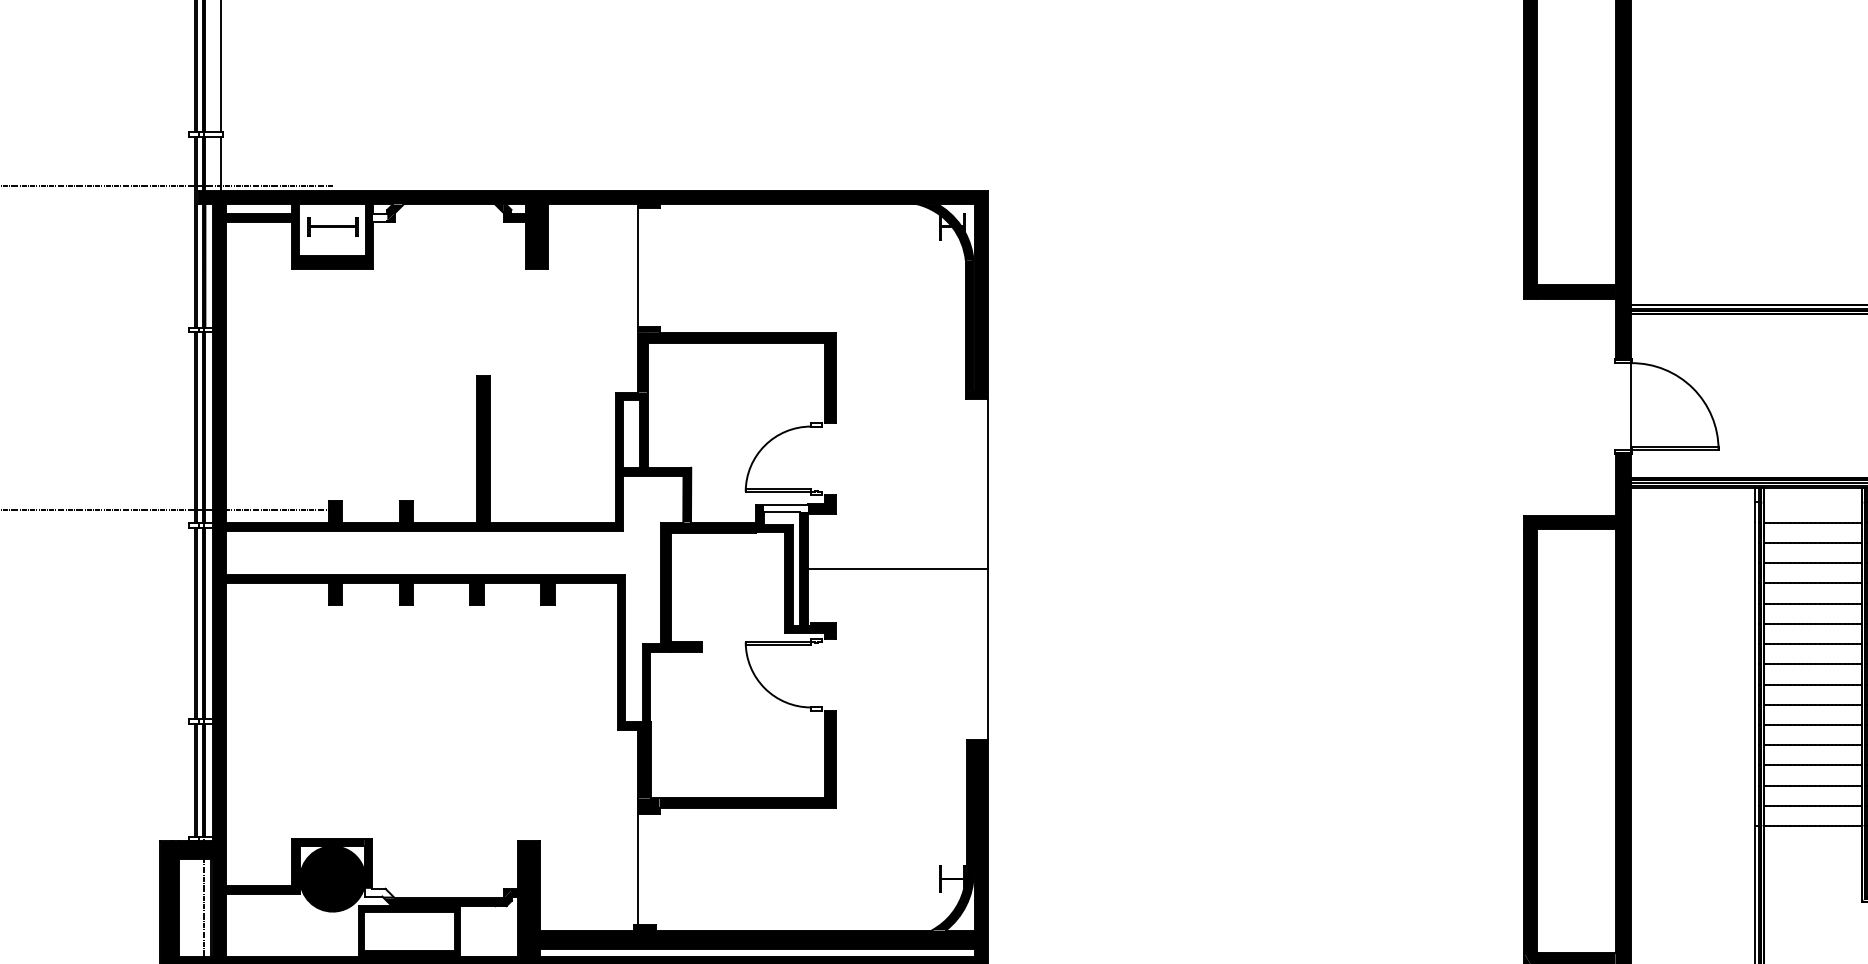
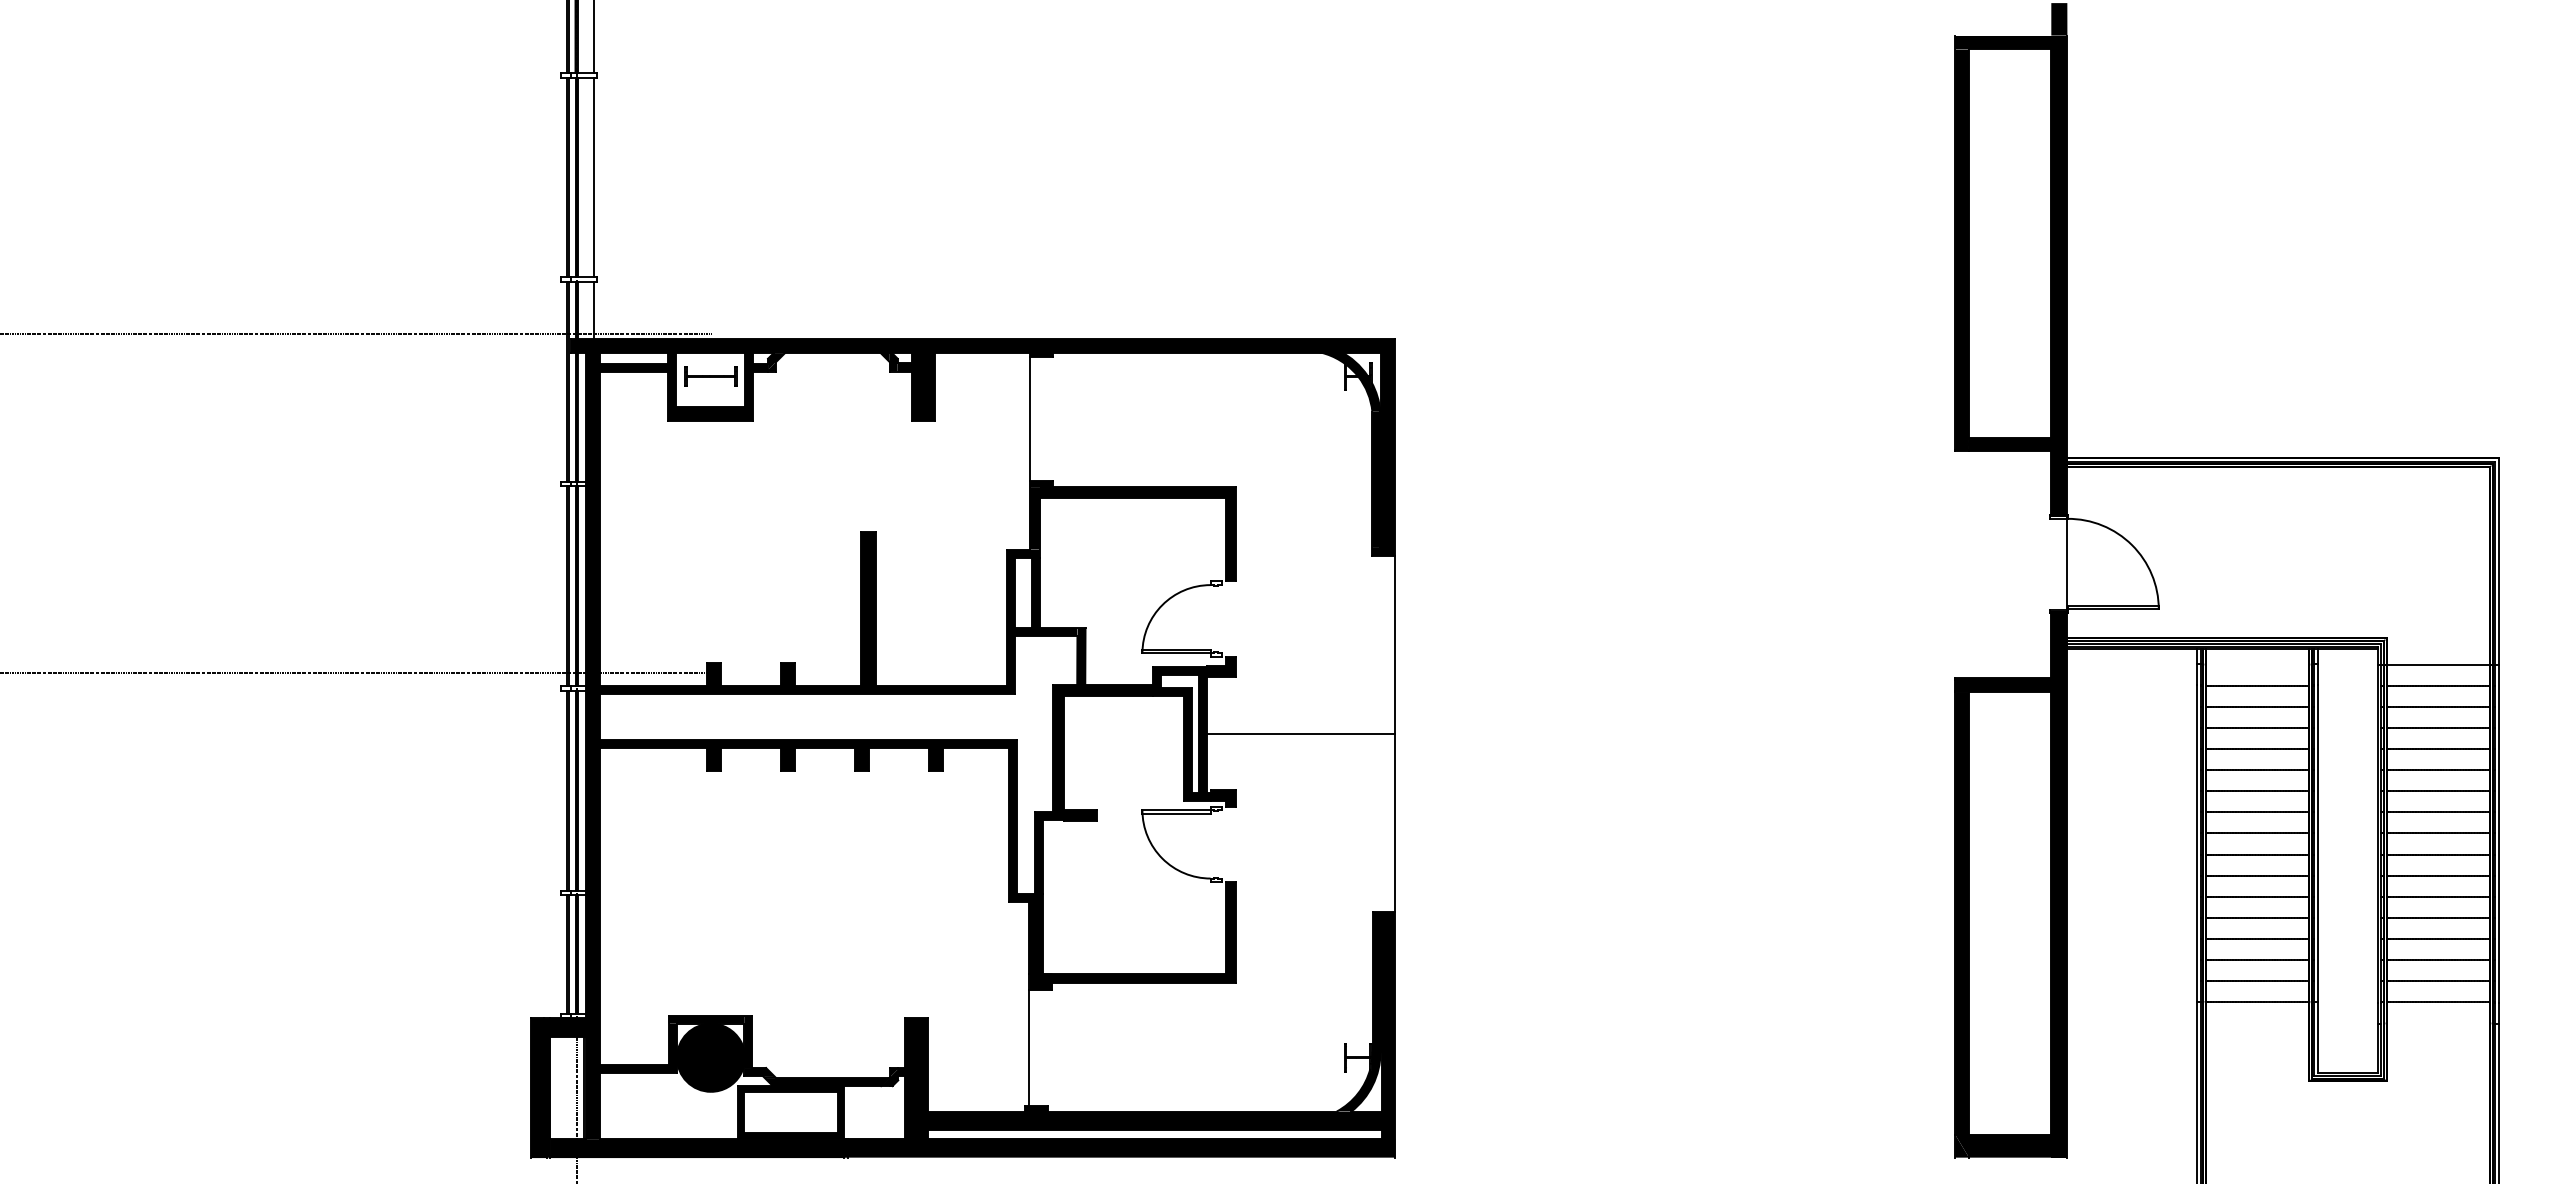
fill: (380, 218) -> (760, 367), added
fill: (785, 508) -> (1184, 670), added
fill: (379, 893) -> (759, 1072), added

